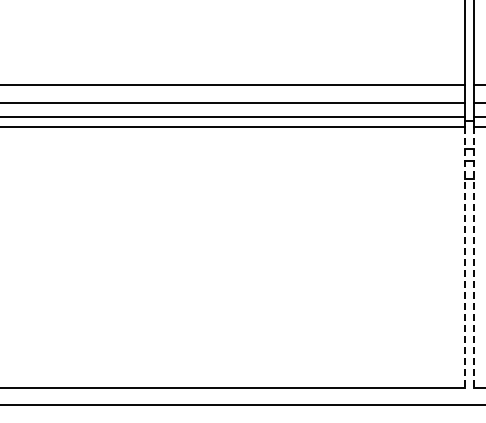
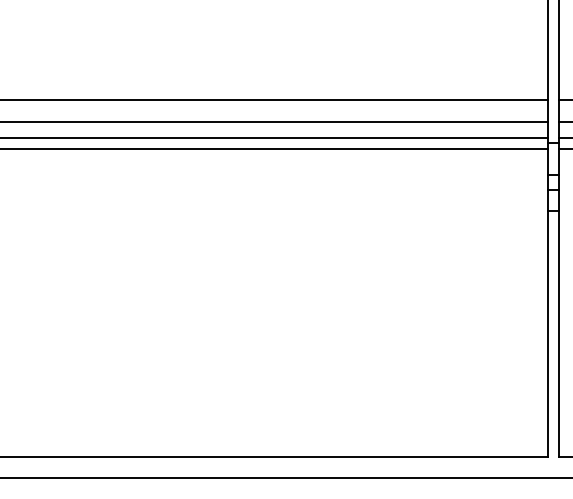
line: (465, 257) -> (548, 303), dashed -> solid
line: (474, 257) -> (559, 303), dashed -> solid

